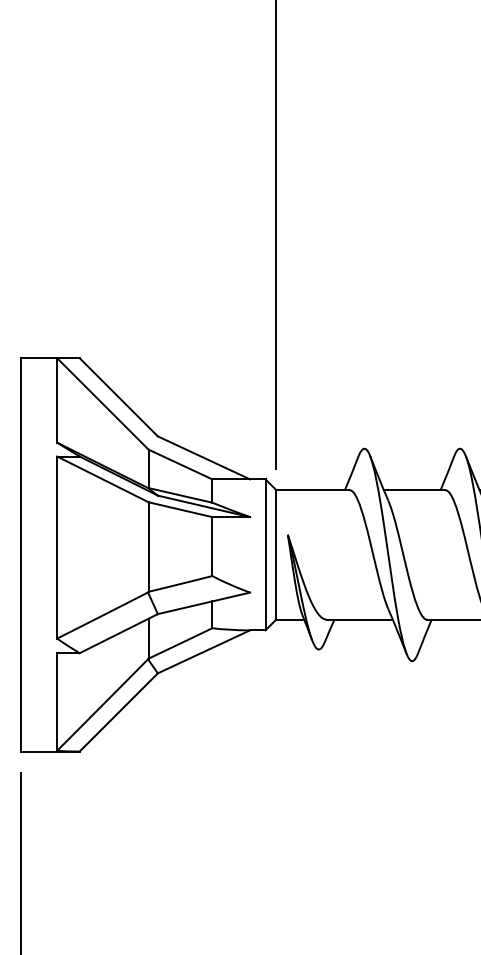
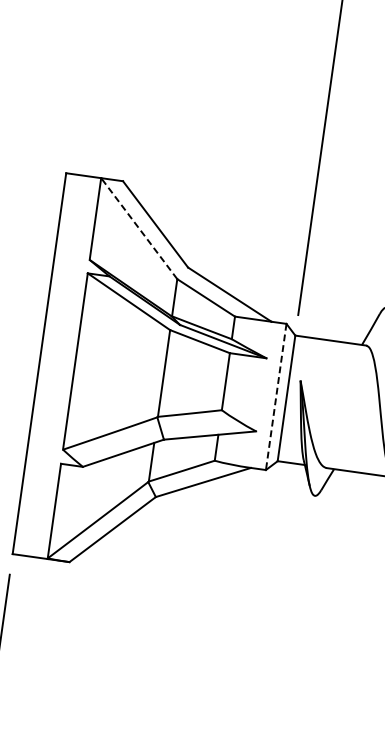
line: (102, 403) -> (138, 228), solid -> dashed
line: (265, 555) -> (276, 397), solid -> dashed

